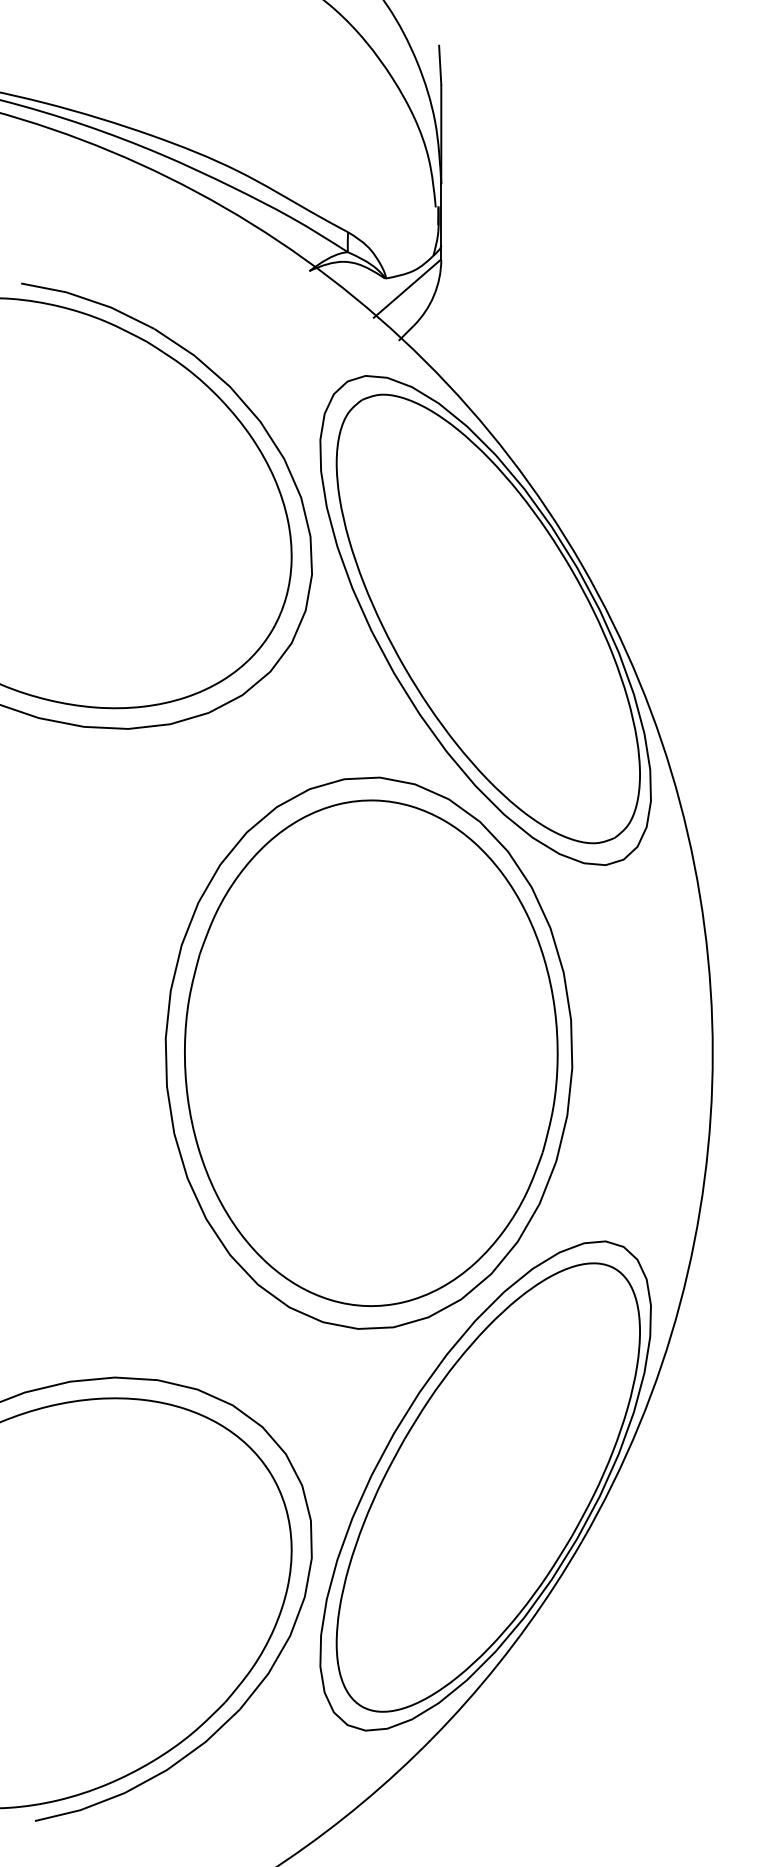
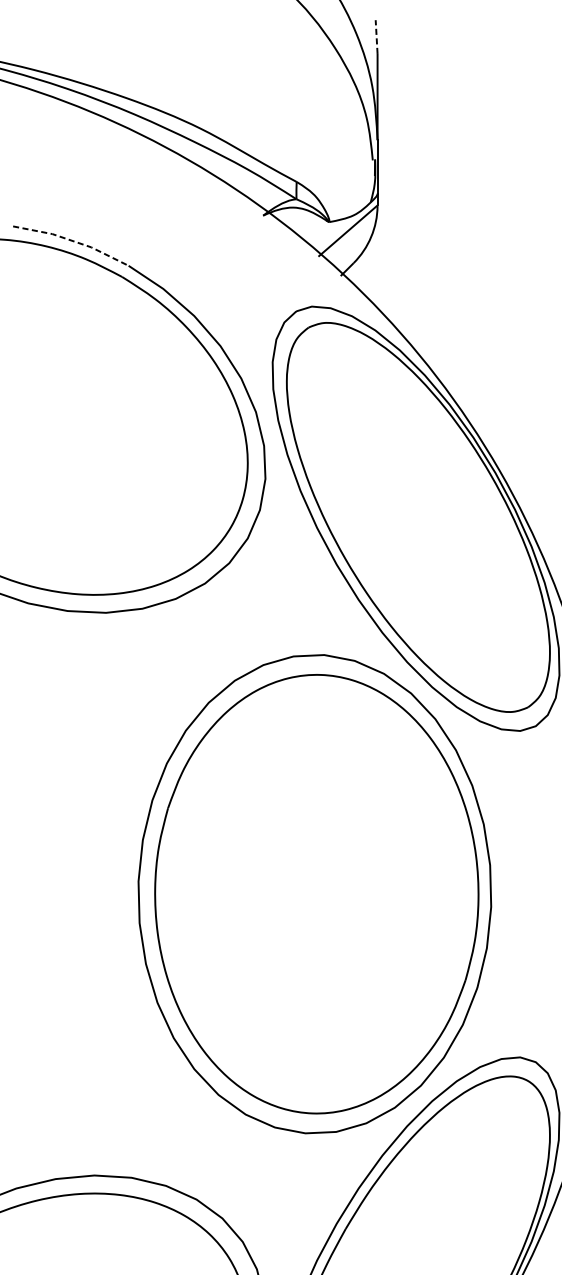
line: (440, 64) -> (376, 36), solid -> dashed
line: (89, 300) -> (72, 241), solid -> dashed

